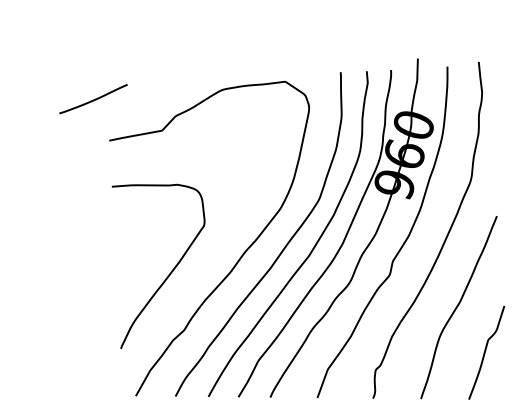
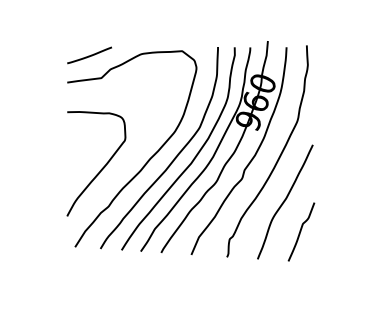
line: (93, 99) -> (89, 55), moved

